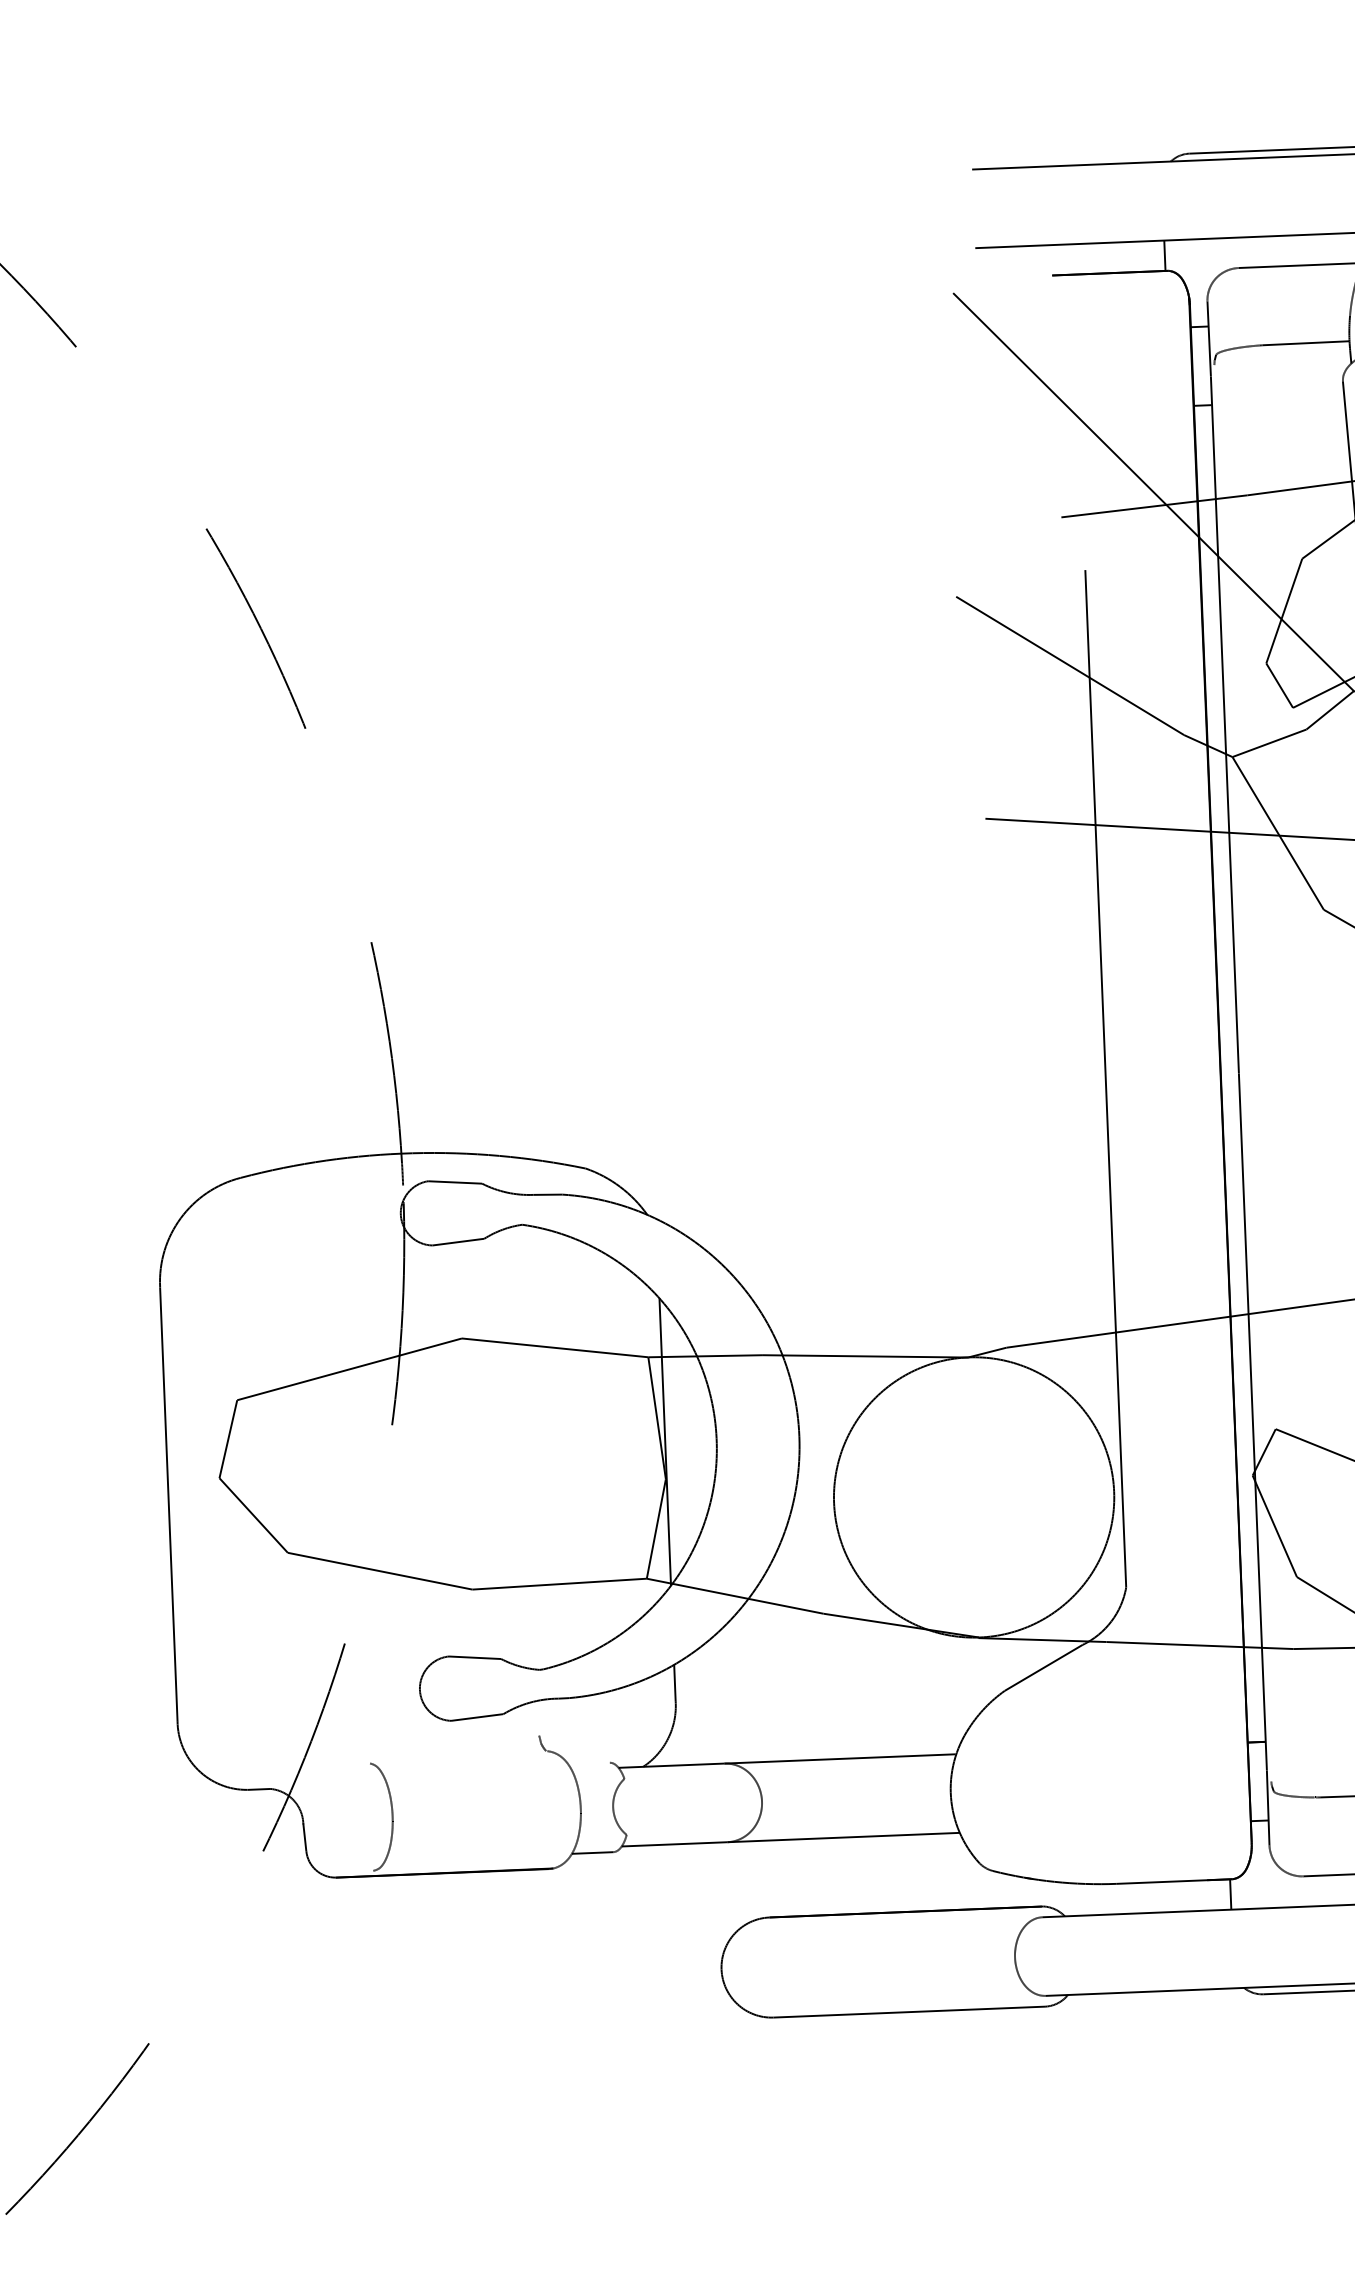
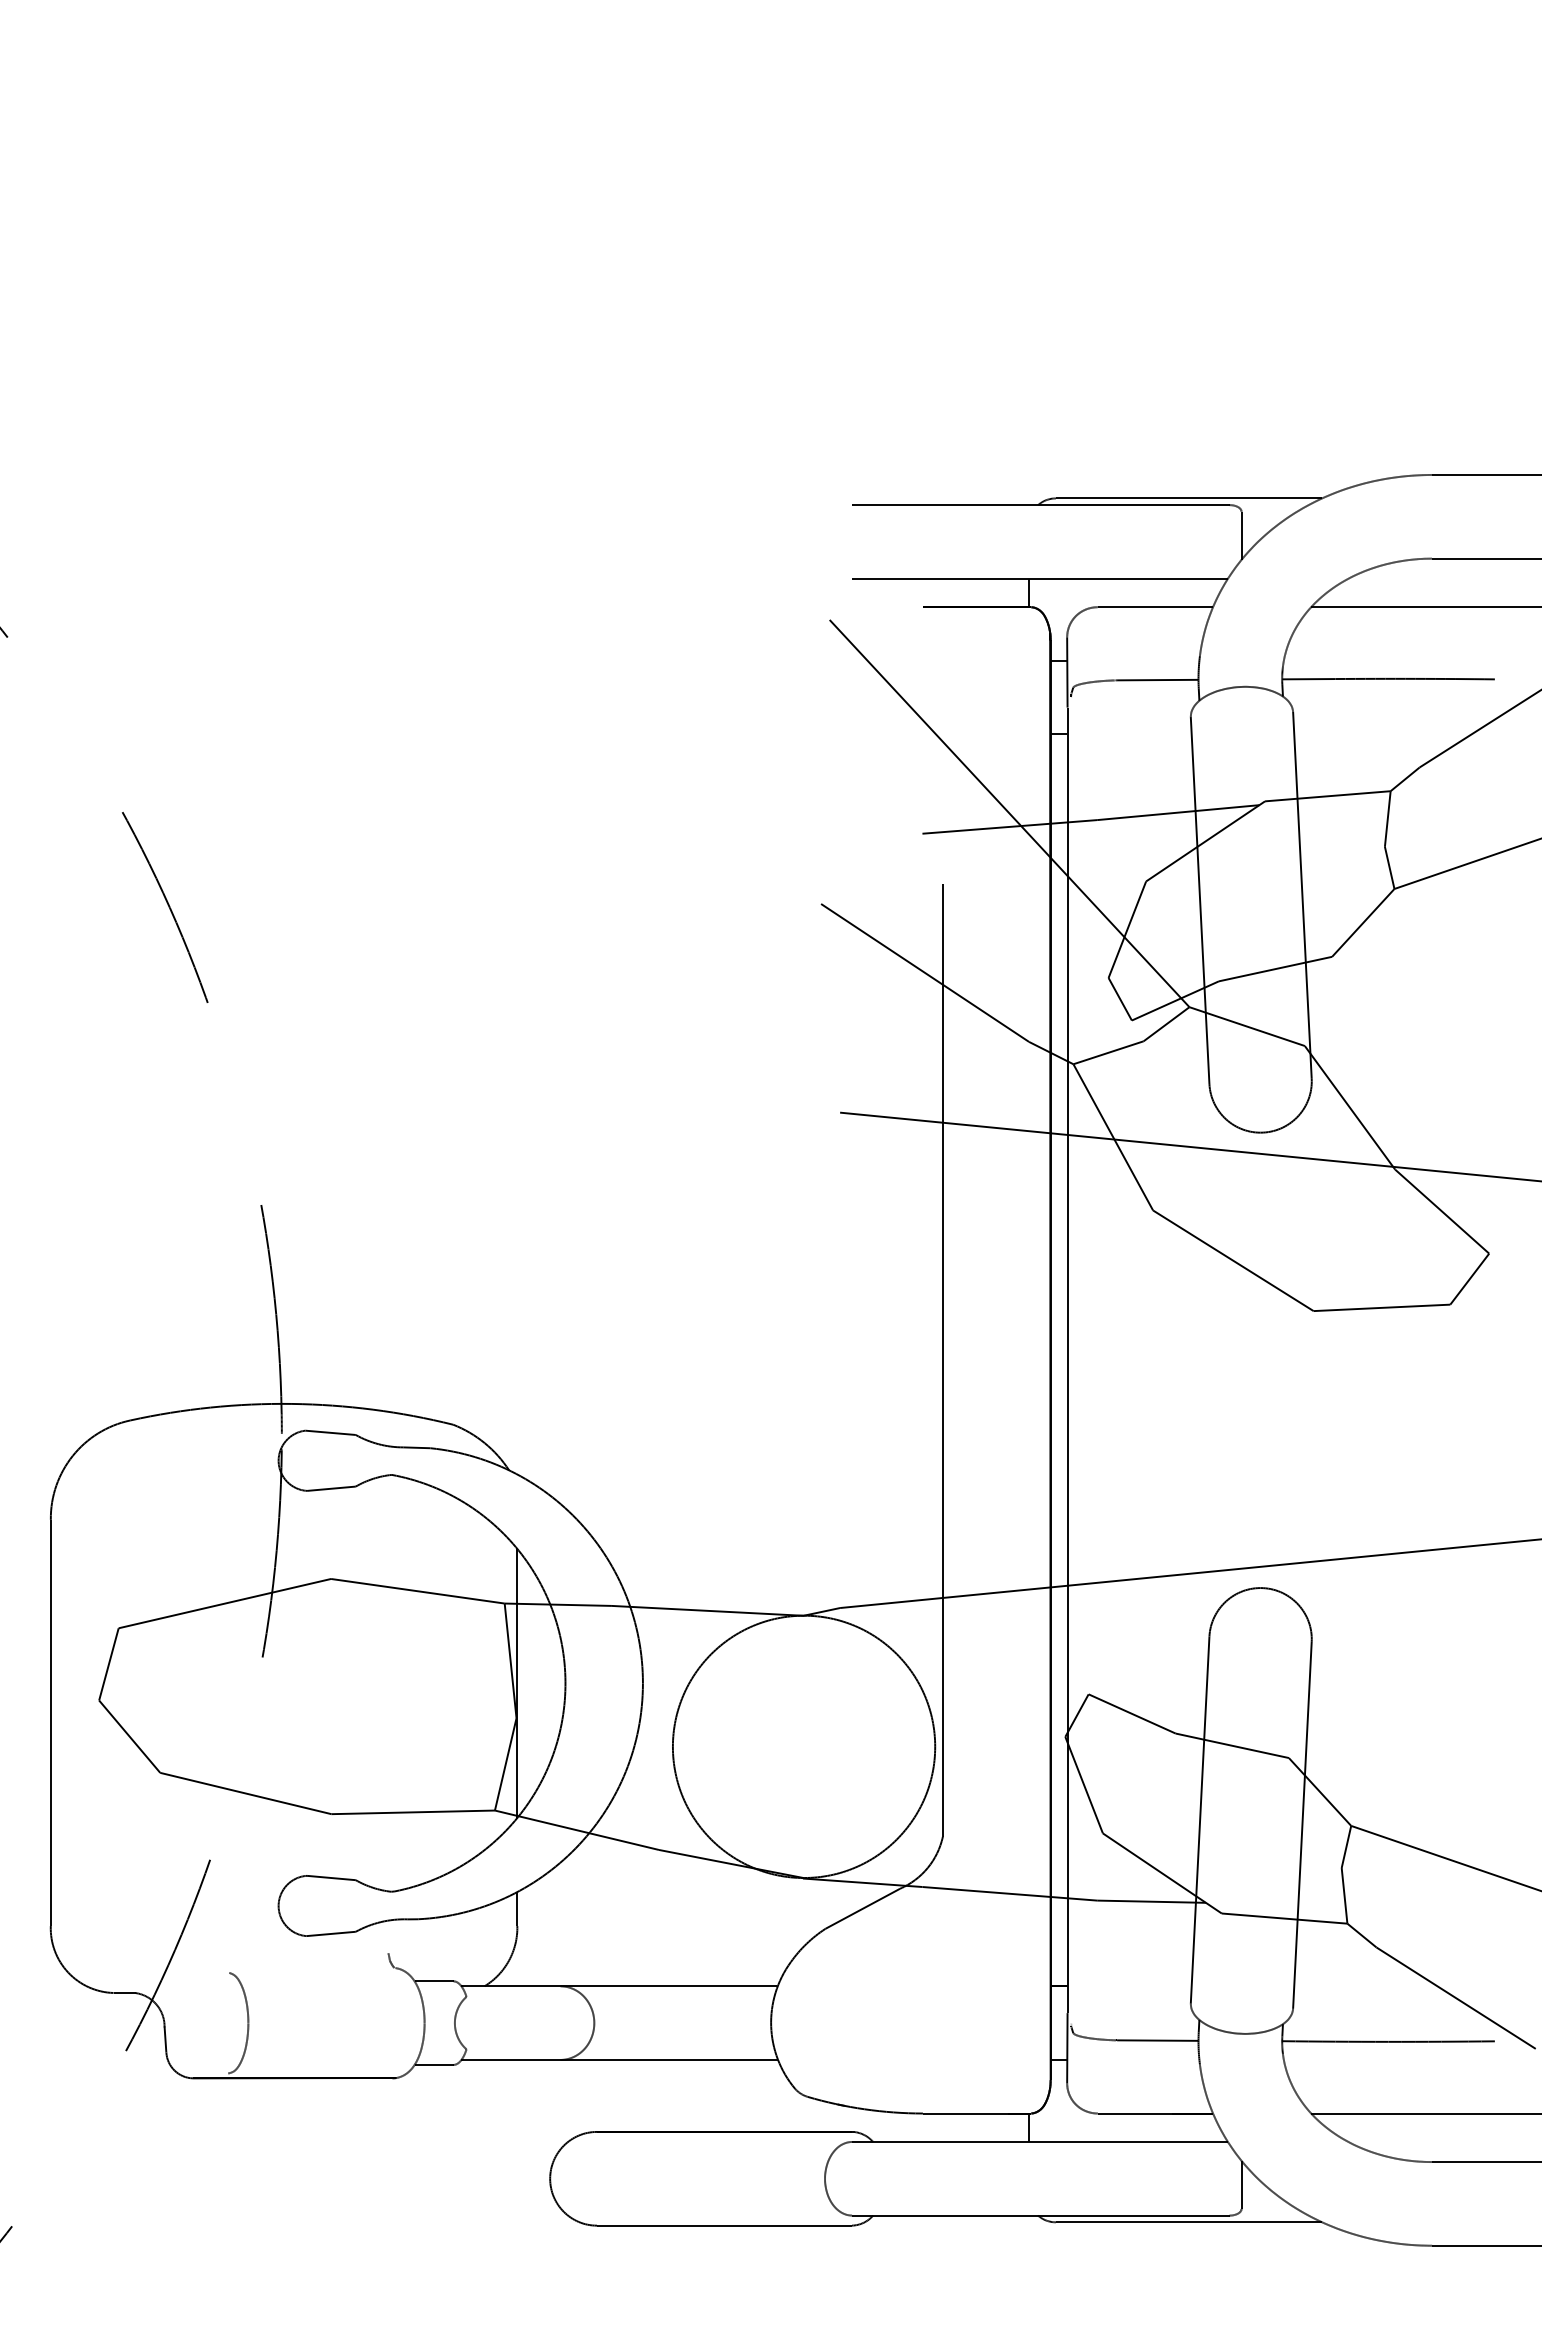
line: (588, 1763) -> (433, 1981), added

